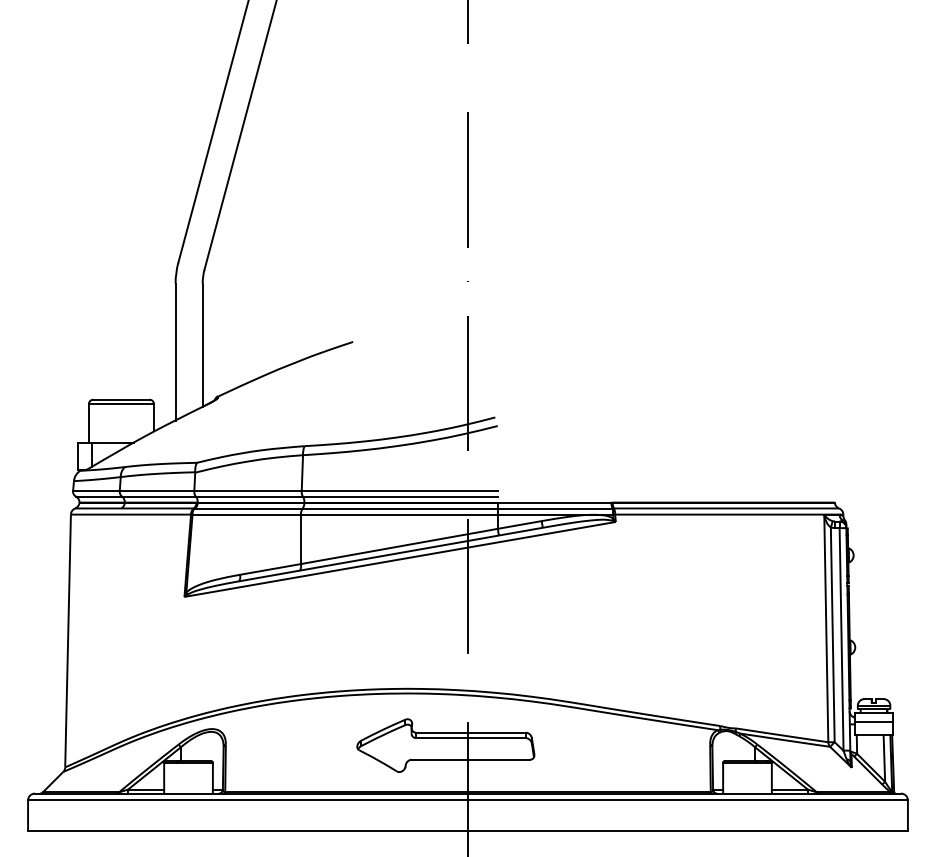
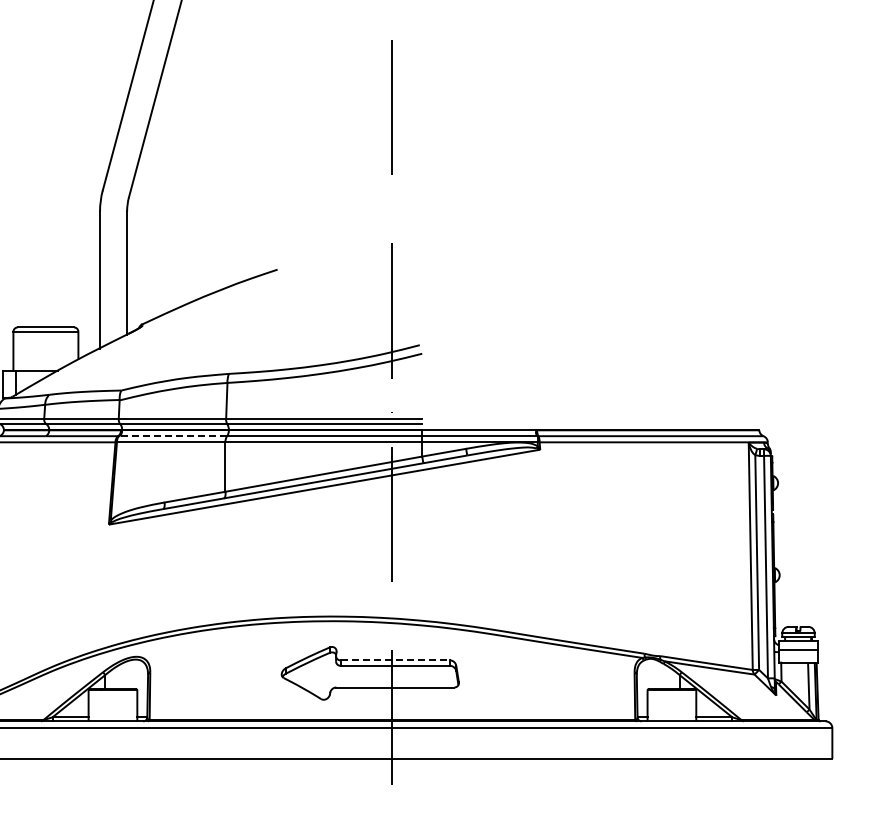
line: (249, 508) -> (173, 436), solid -> dashed
line: (470, 732) -> (394, 660), solid -> dashed

